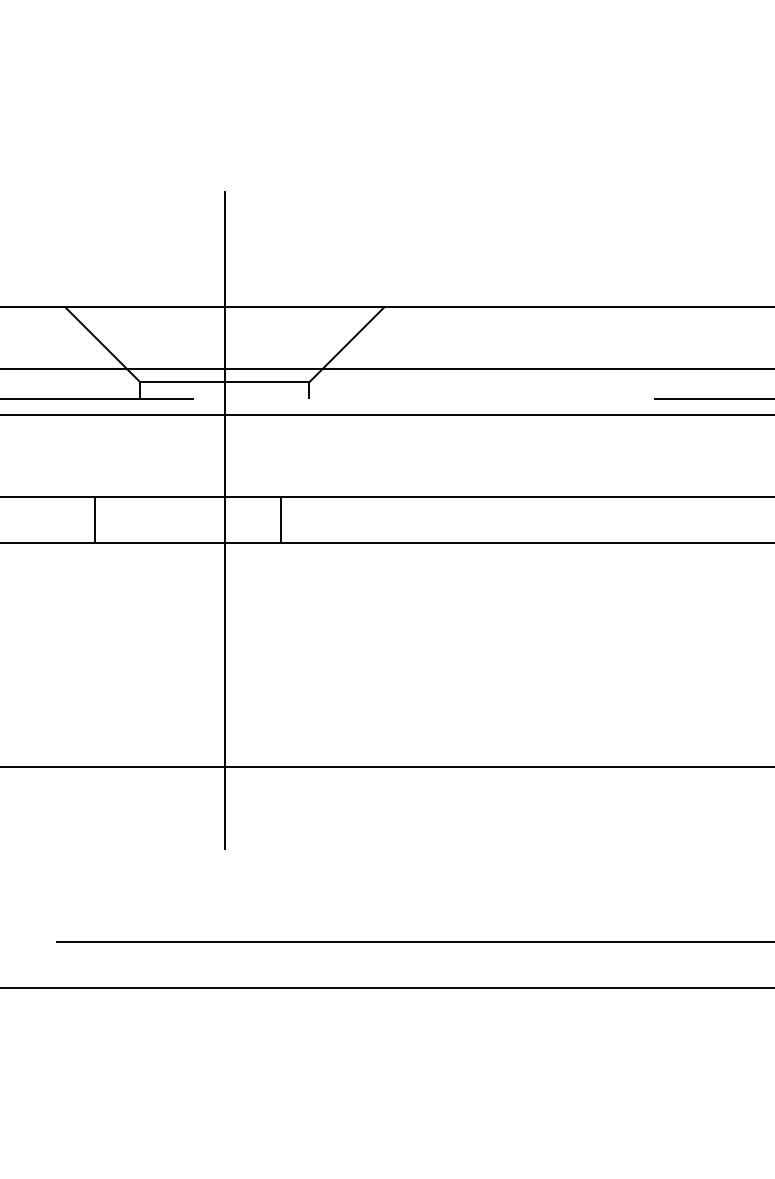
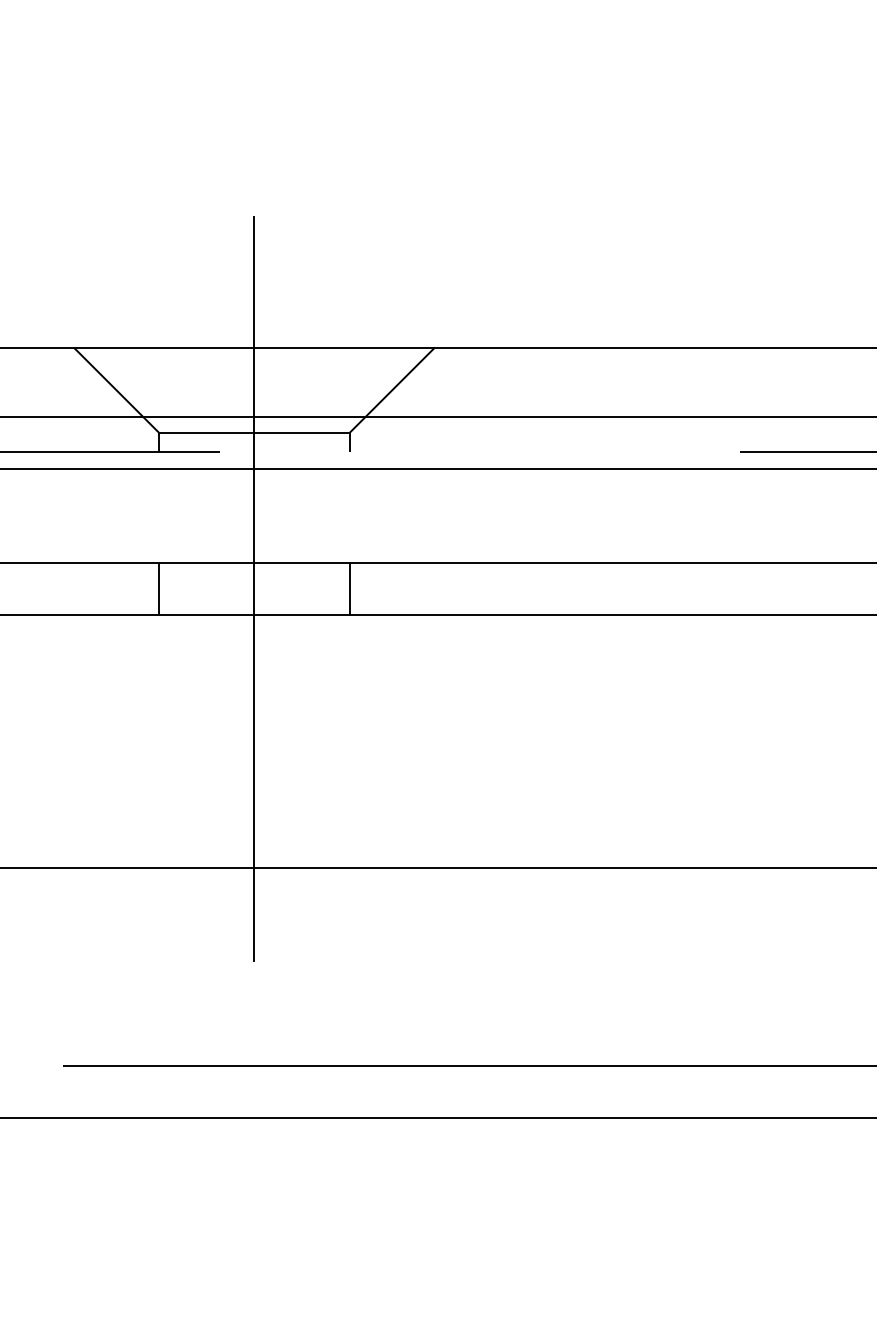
line: (94, 520) -> (158, 588), moved
line: (280, 520) -> (349, 588), moved

